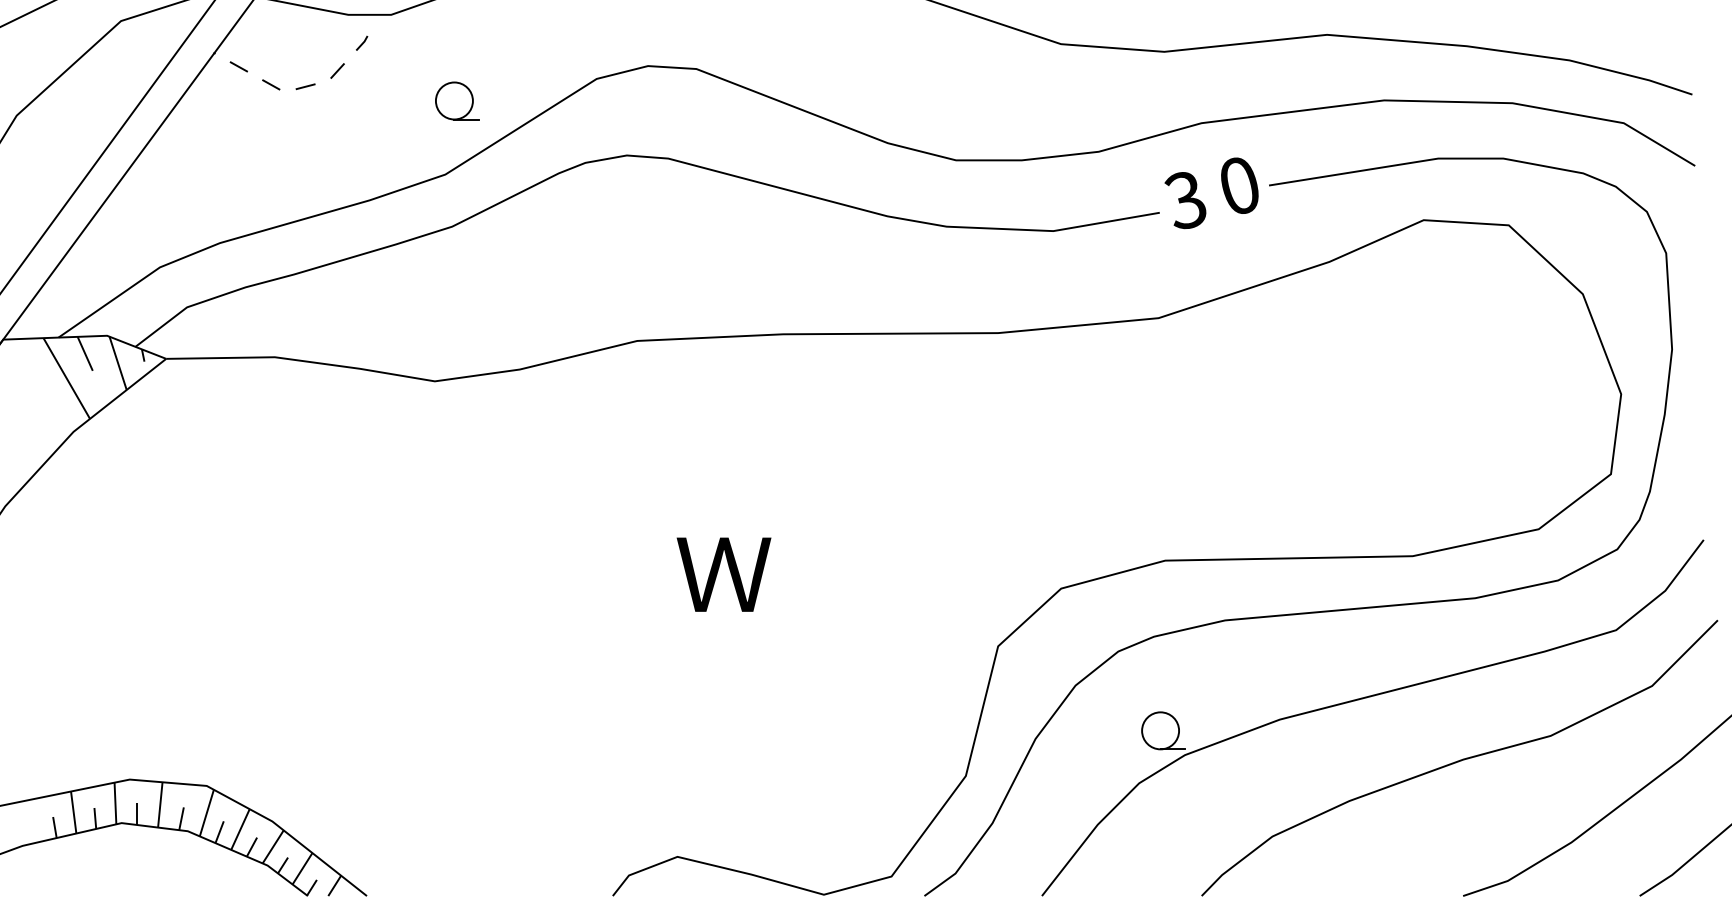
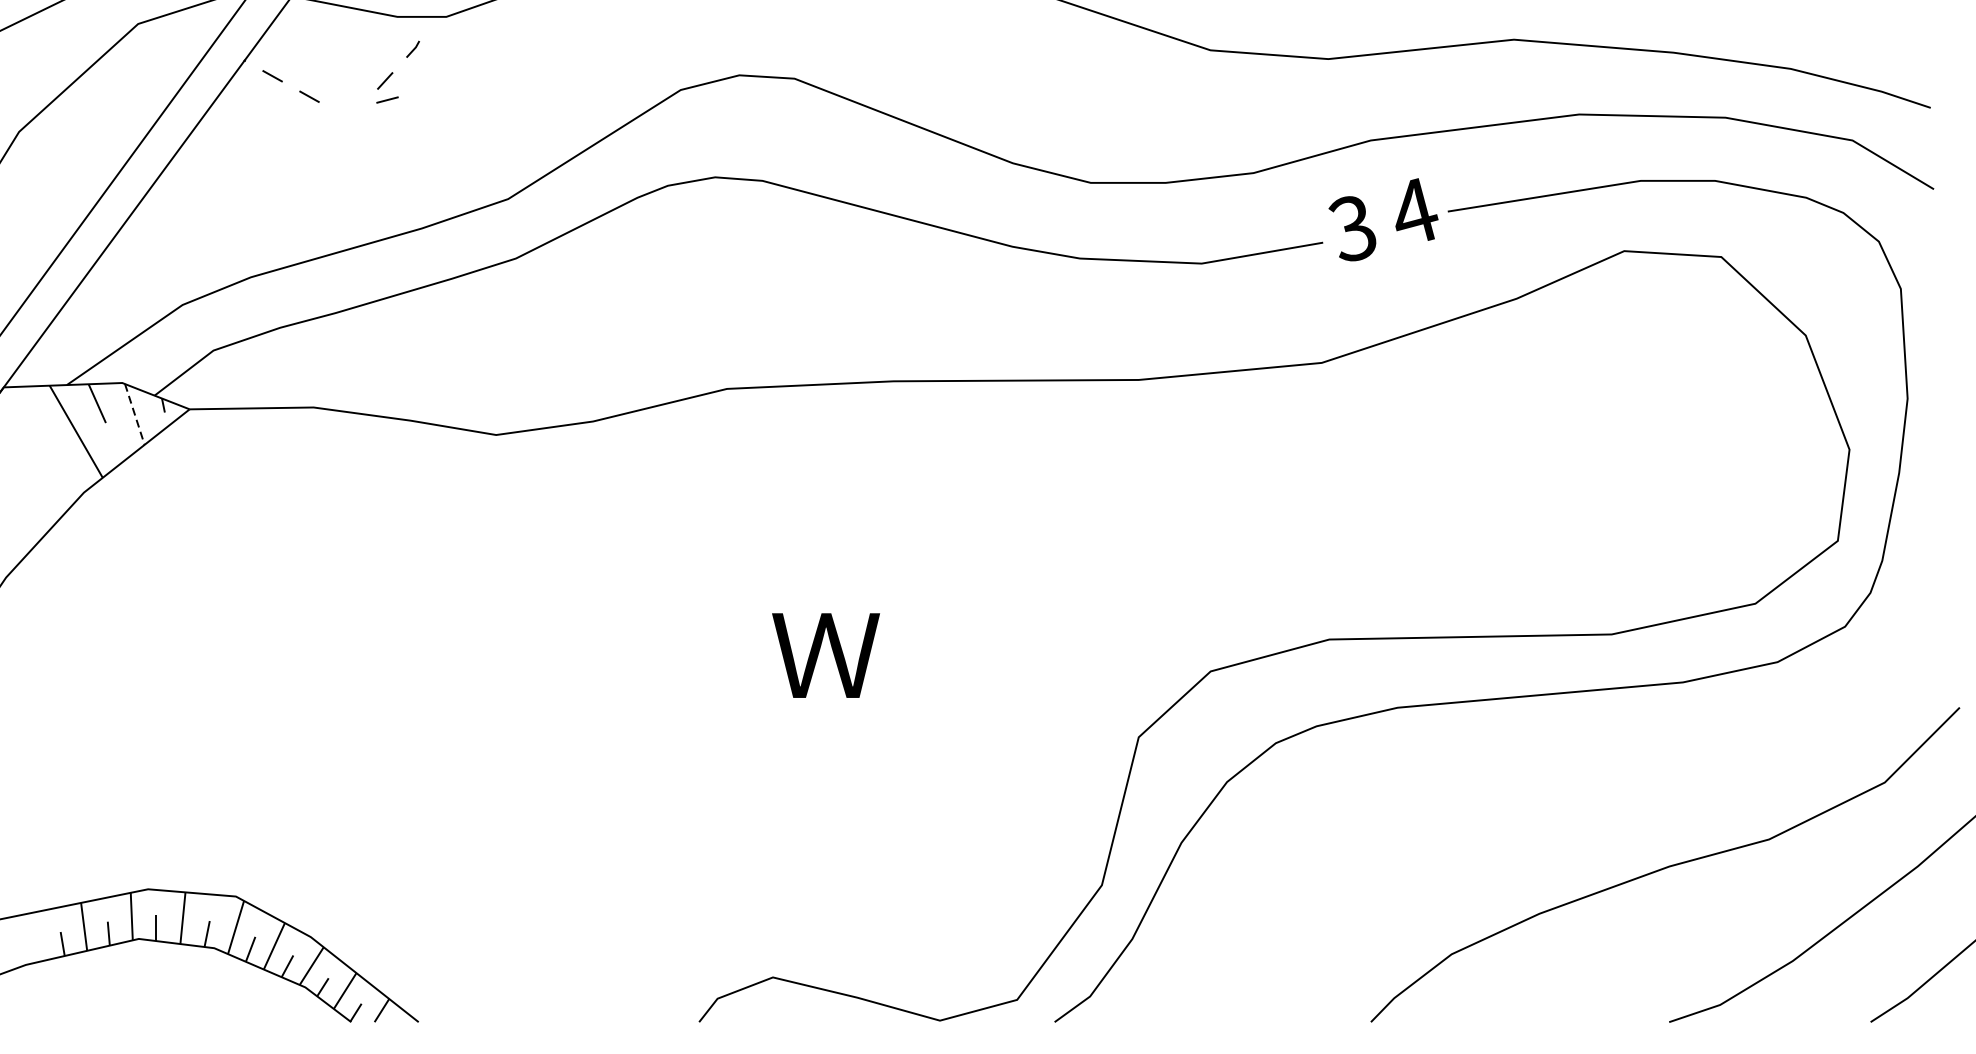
line: (305, 86) -> (387, 99), moved
part: (457, 100) -> (521, 114), removed
text: (1240, 184) -> (1415, 210), 0 -> 4
line: (118, 363) -> (135, 414), solid -> dashed
part: (1366, 698) -> (1558, 796), removed

